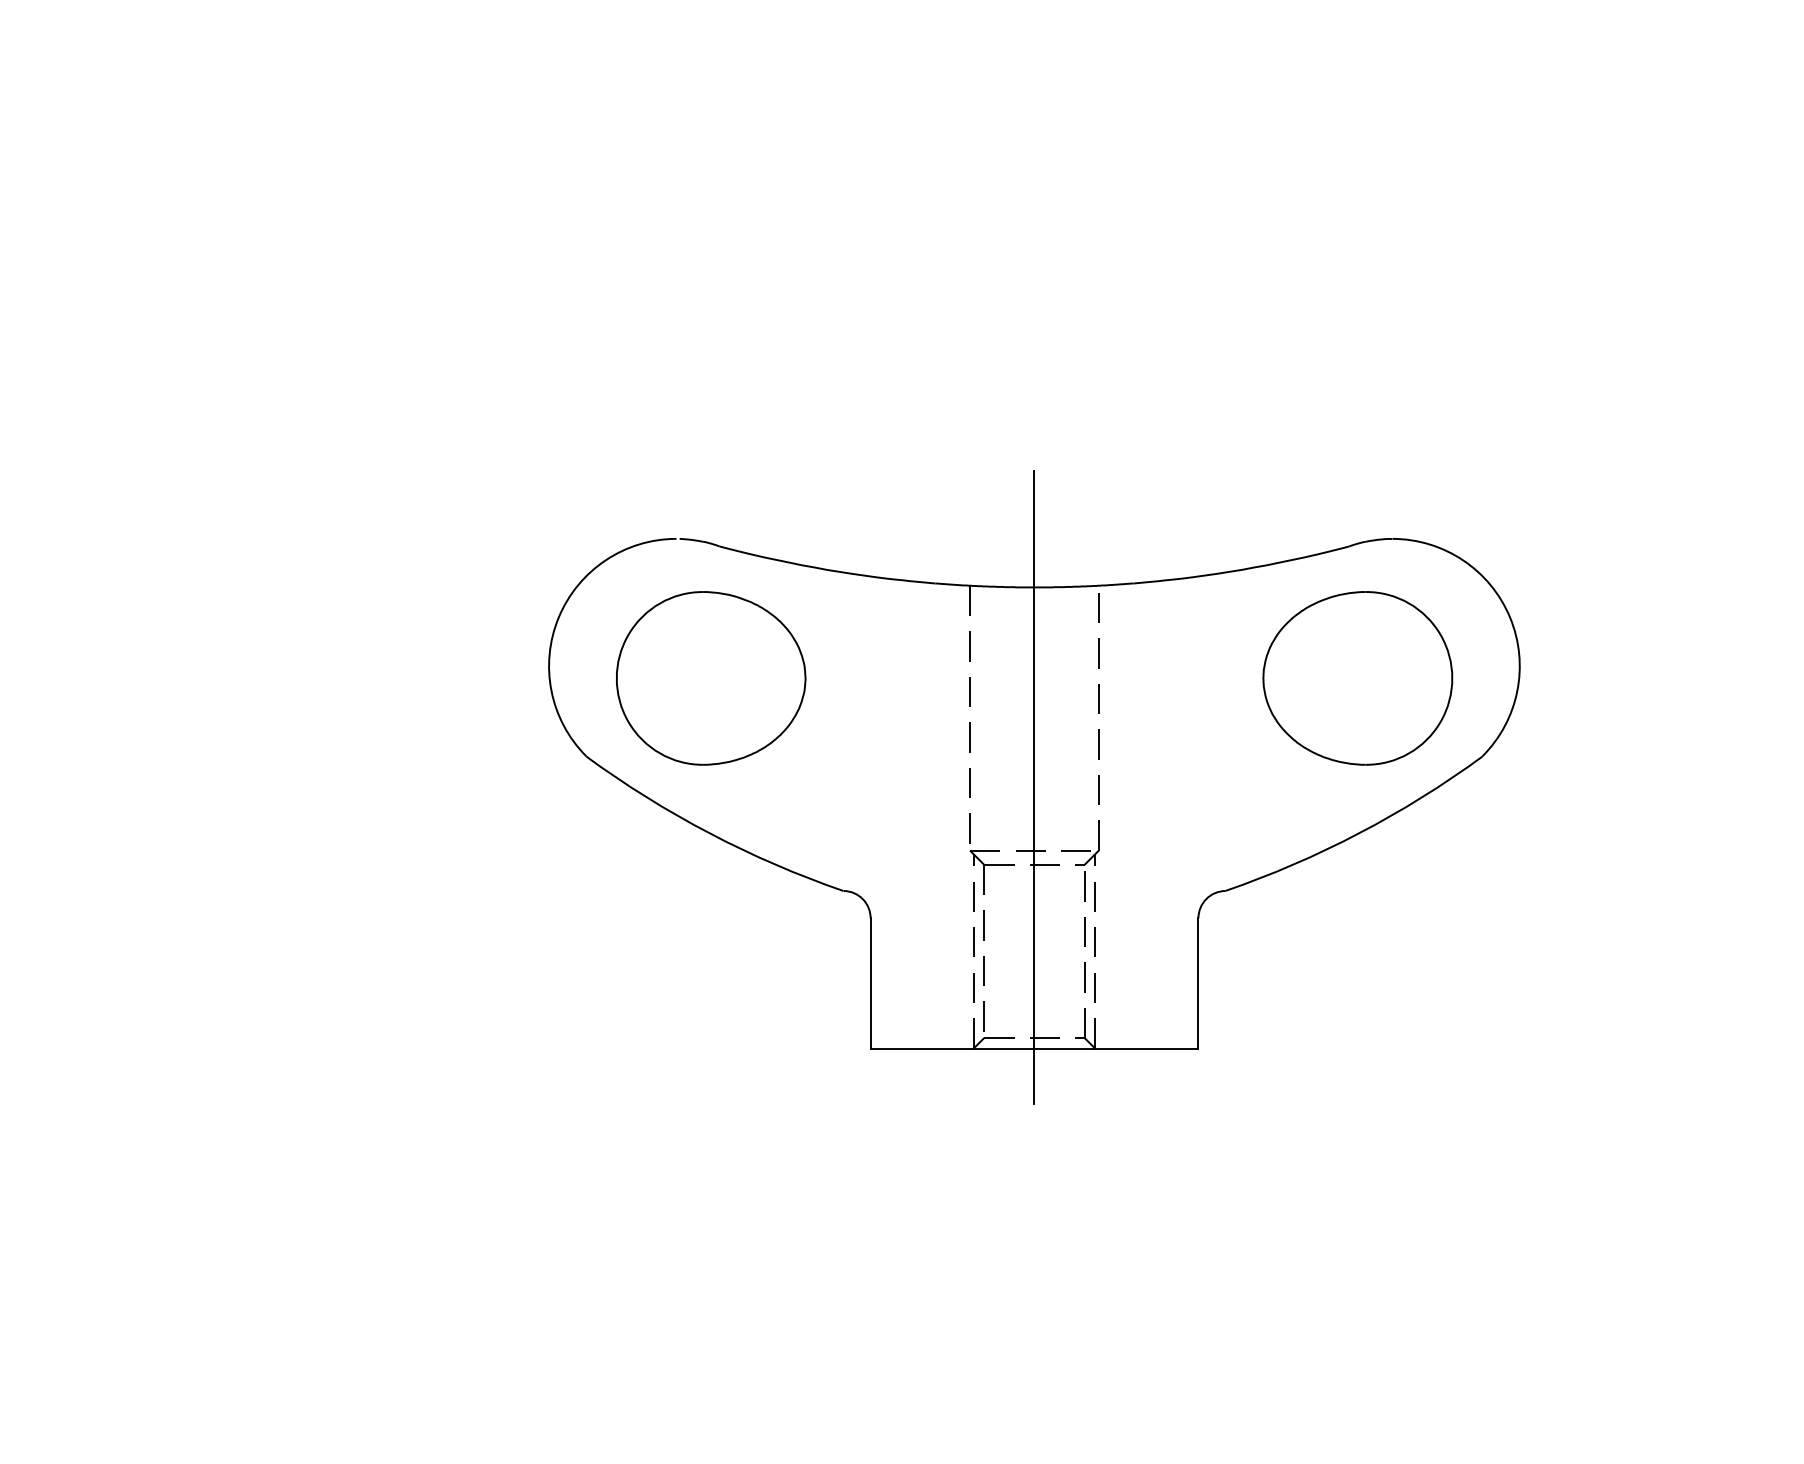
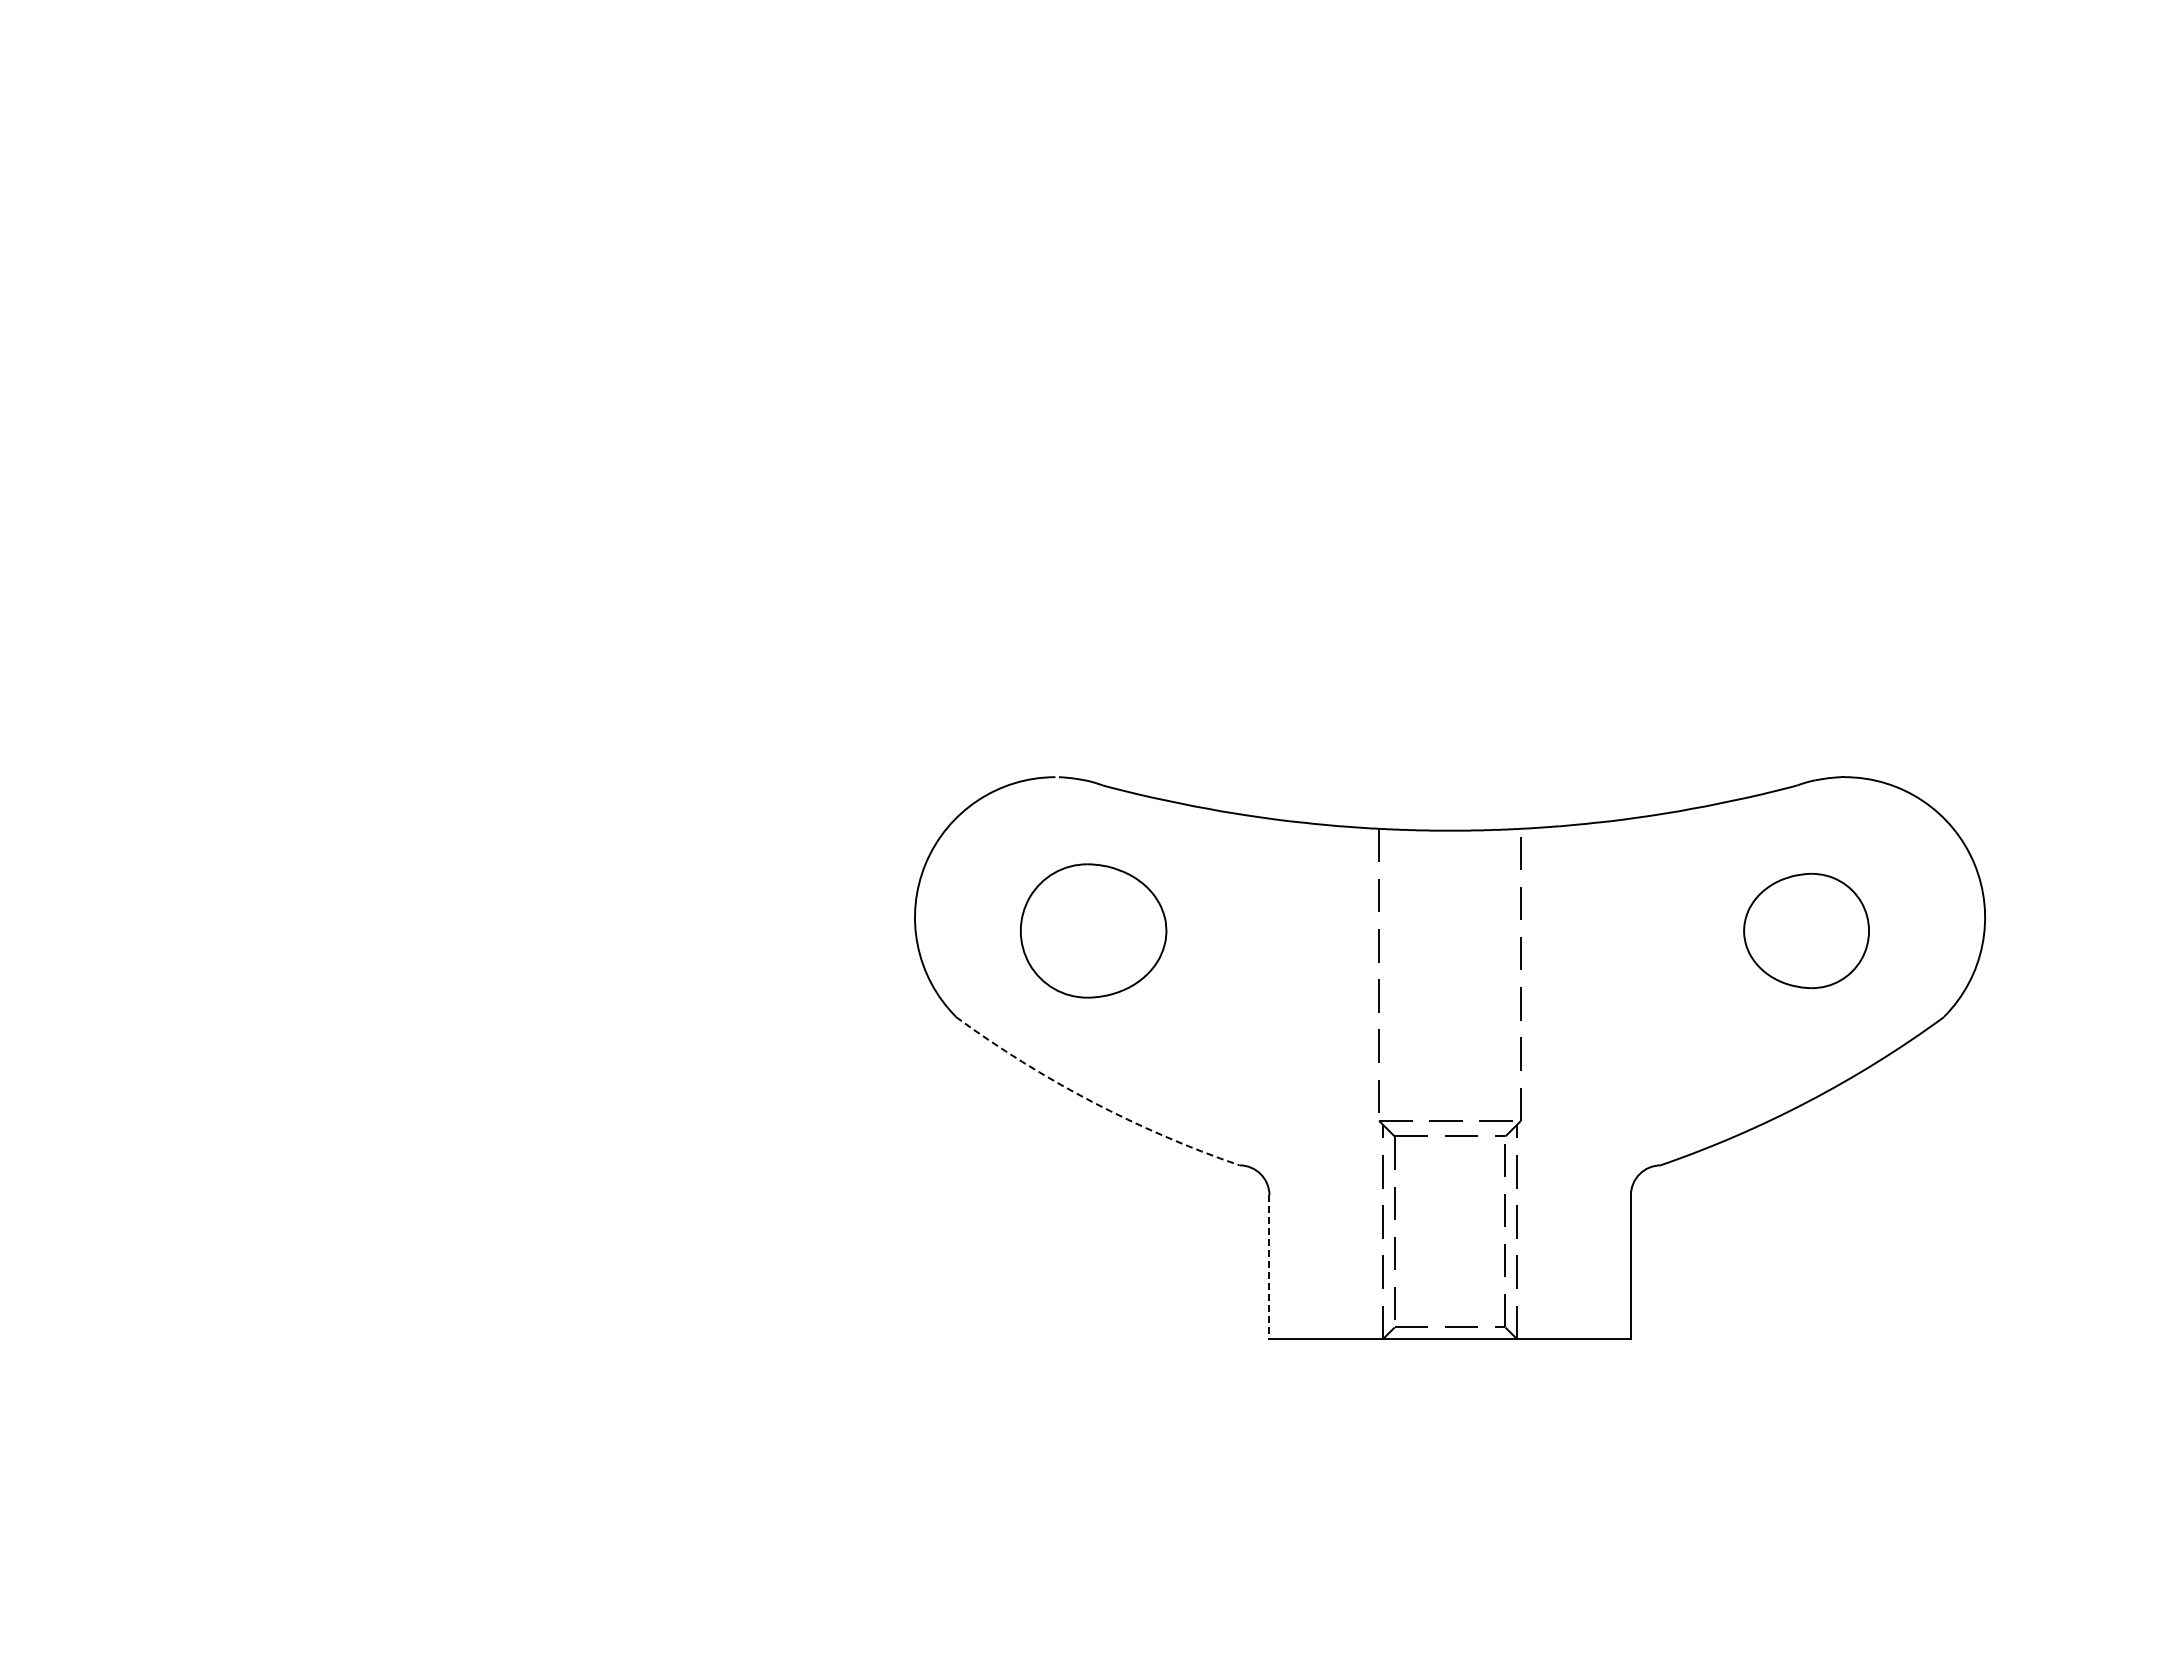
part: (710, 677) -> (1093, 930), size x0.7
part: (1357, 677) -> (1806, 930), size x0.6
line: (1034, 786) -> (1450, 1050), removed
arc: (710, 833) -> (1092, 1101), solid -> dashed
line: (870, 983) -> (1269, 1267), solid -> dashed

